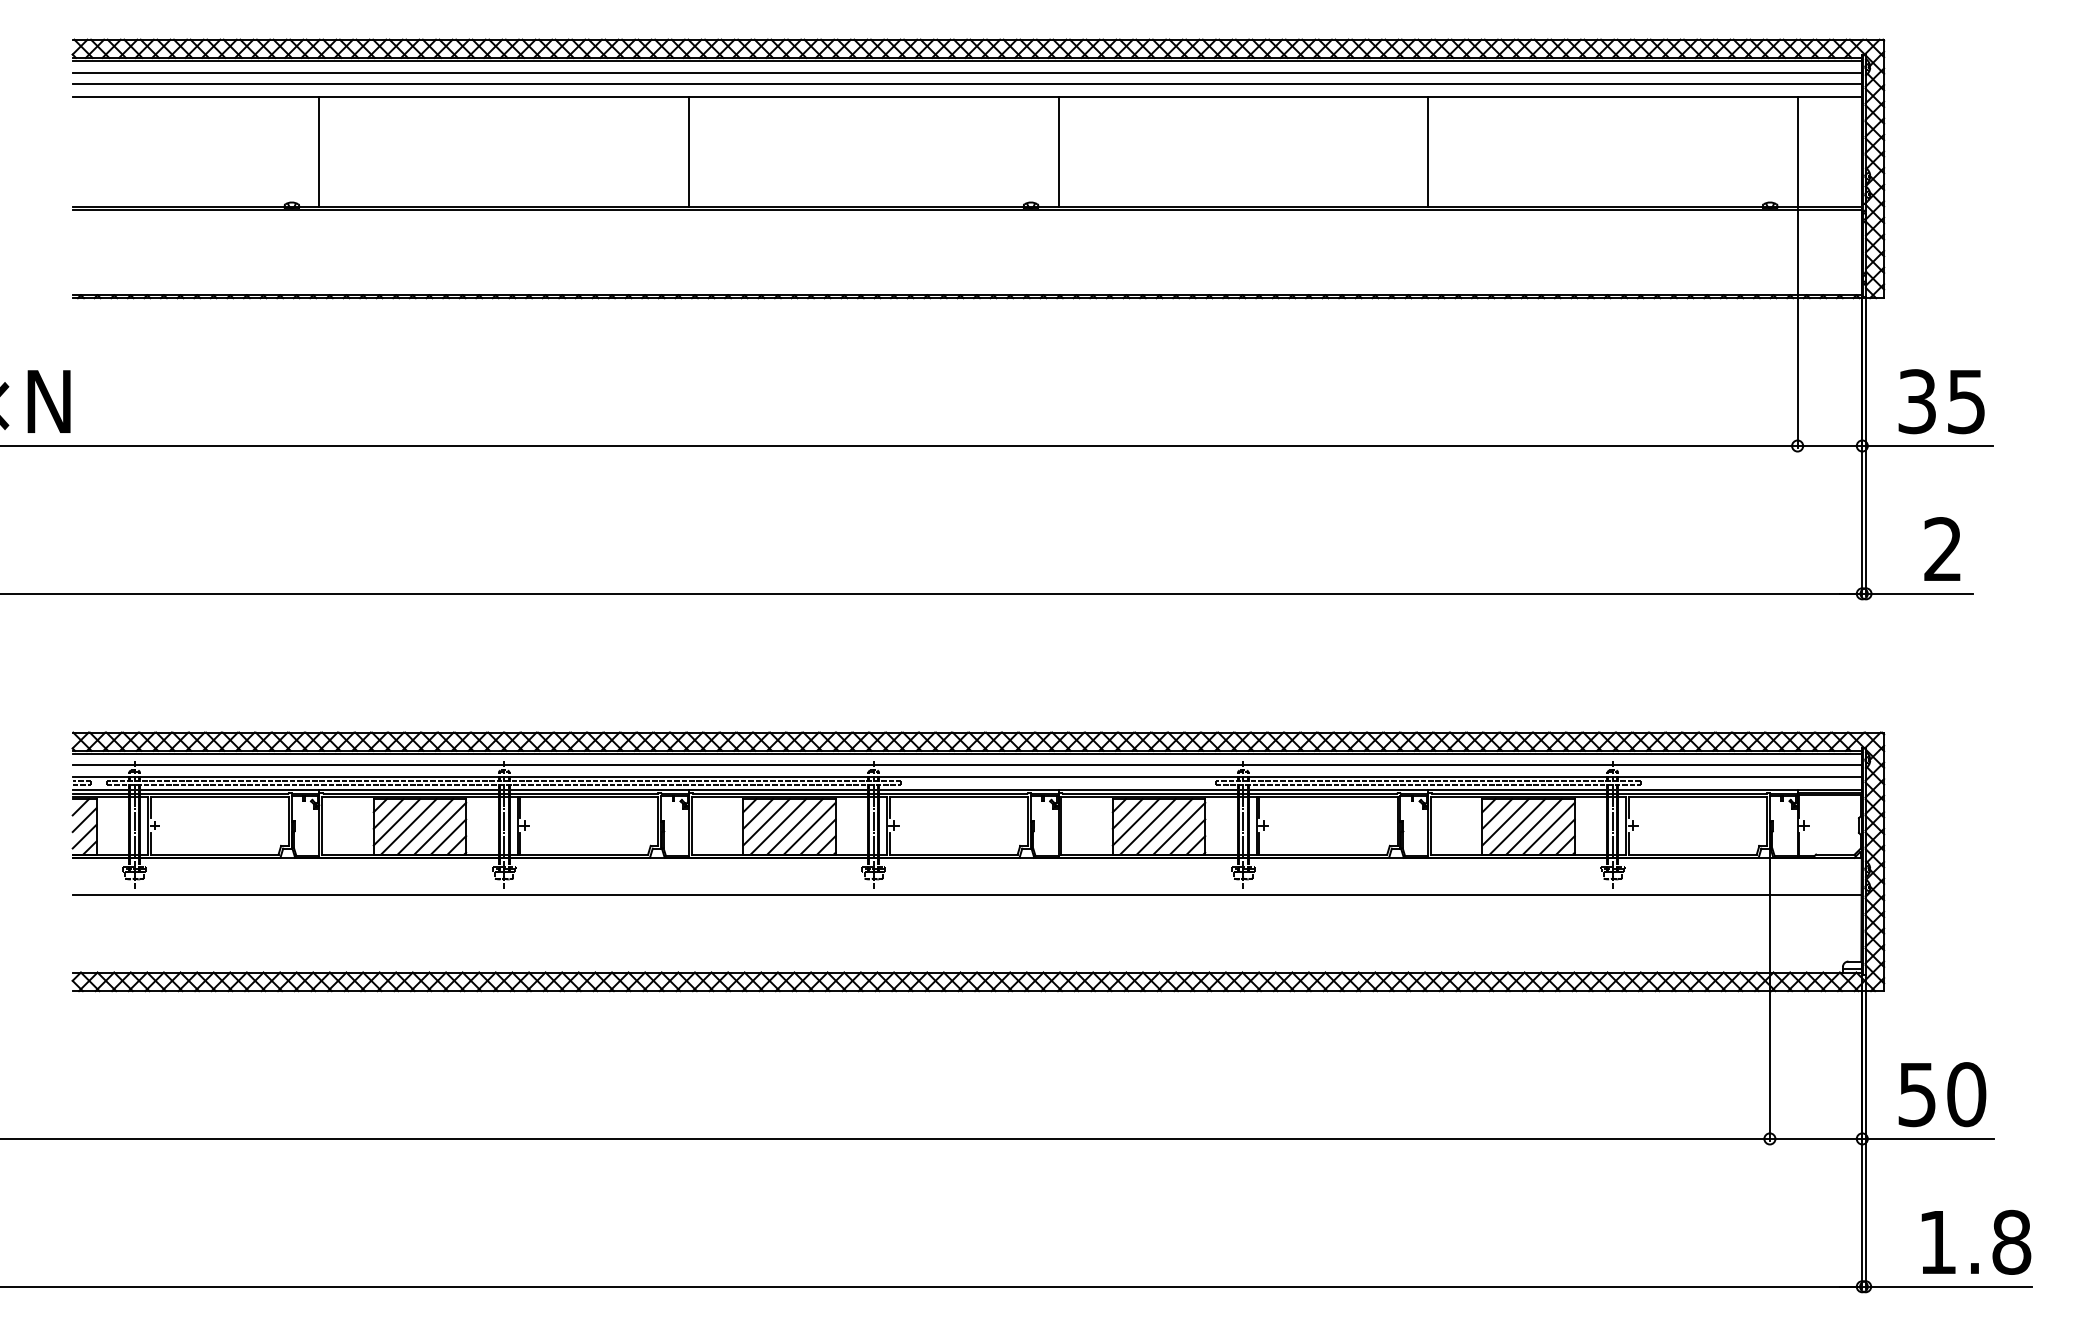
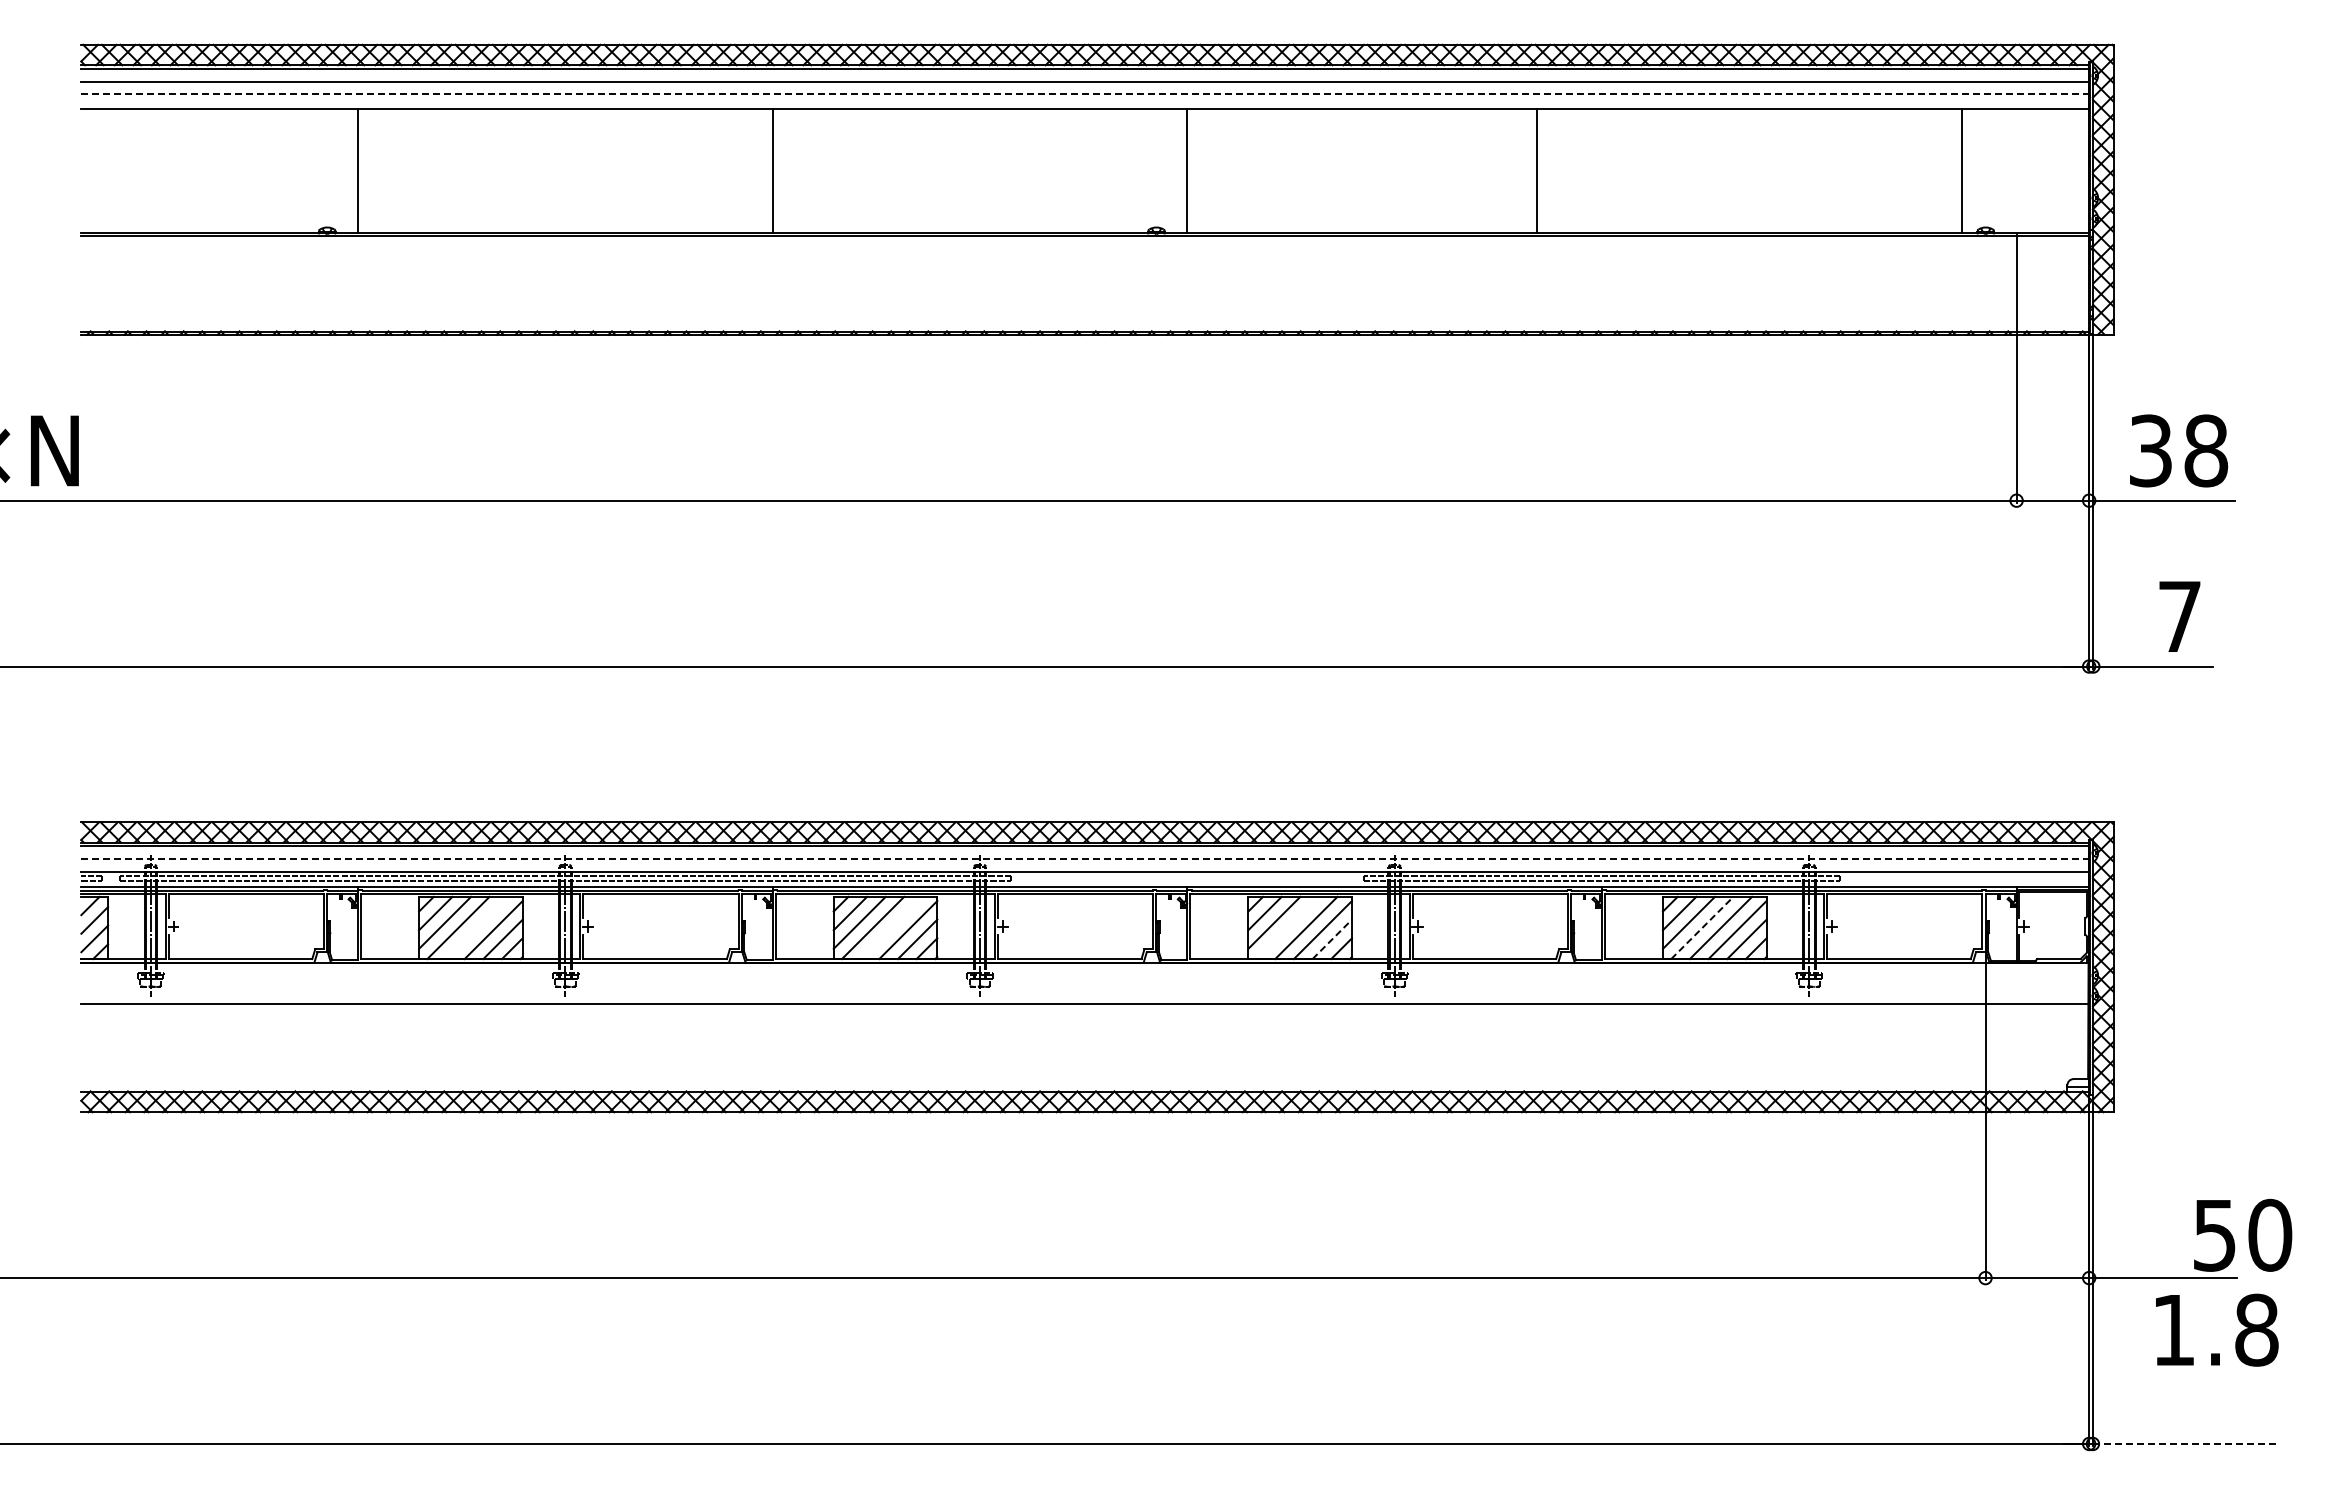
line: (967, 83) -> (1085, 94), solid -> dashed
line: (1428, 151) -> (1537, 170), moved
line: (1797, 151) -> (1961, 170), moved
text: (1966, 401) -> (2206, 450), 35 -> 38
text: (1942, 548) -> (2179, 615), 2 -> 7
line: (967, 765) -> (1085, 859), solid -> dashed
line: (425, 826) -> (477, 927), removed
line: (794, 826) -> (891, 927), removed
line: (1147, 826) -> (1287, 927), removed
line: (1517, 826) -> (1702, 927), solid -> dashed
line: (1187, 837) -> (1332, 939), solid -> dashed
text: (1942, 1093) -> (2243, 1234), moved
text: (1976, 1241) -> (2217, 1329), moved
line: (1949, 1286) -> (2186, 1443), solid -> dashed

